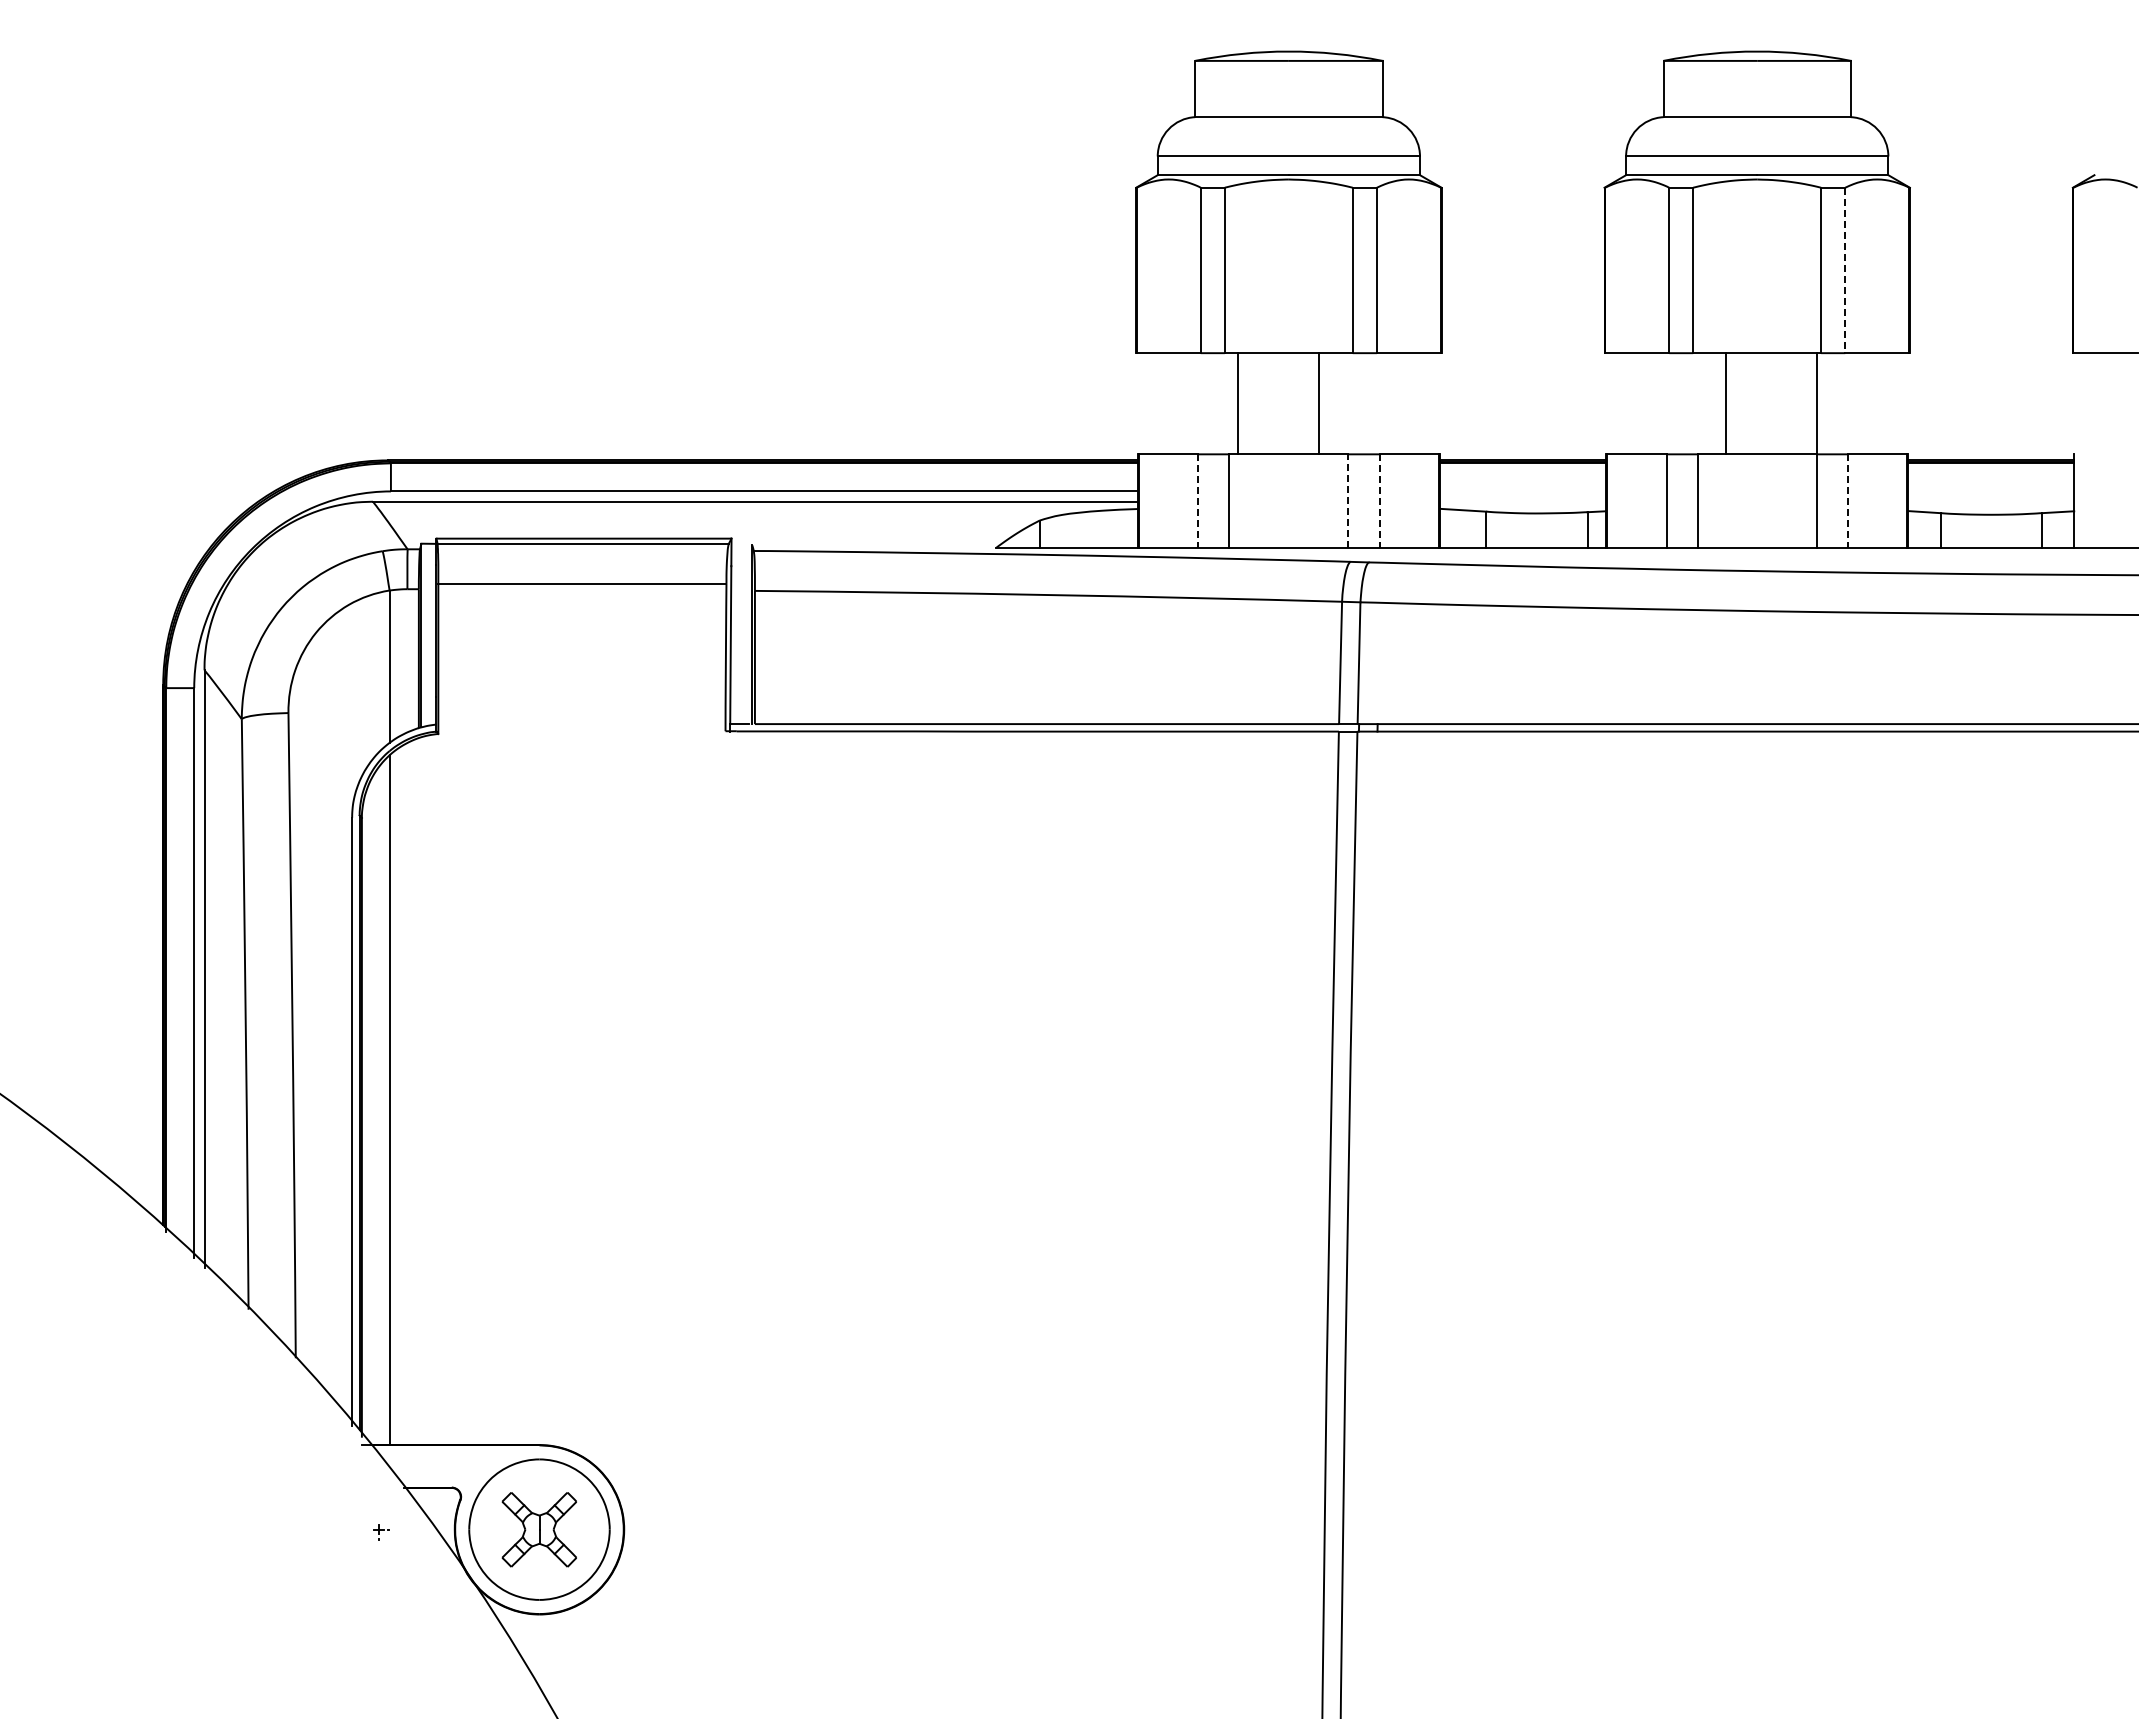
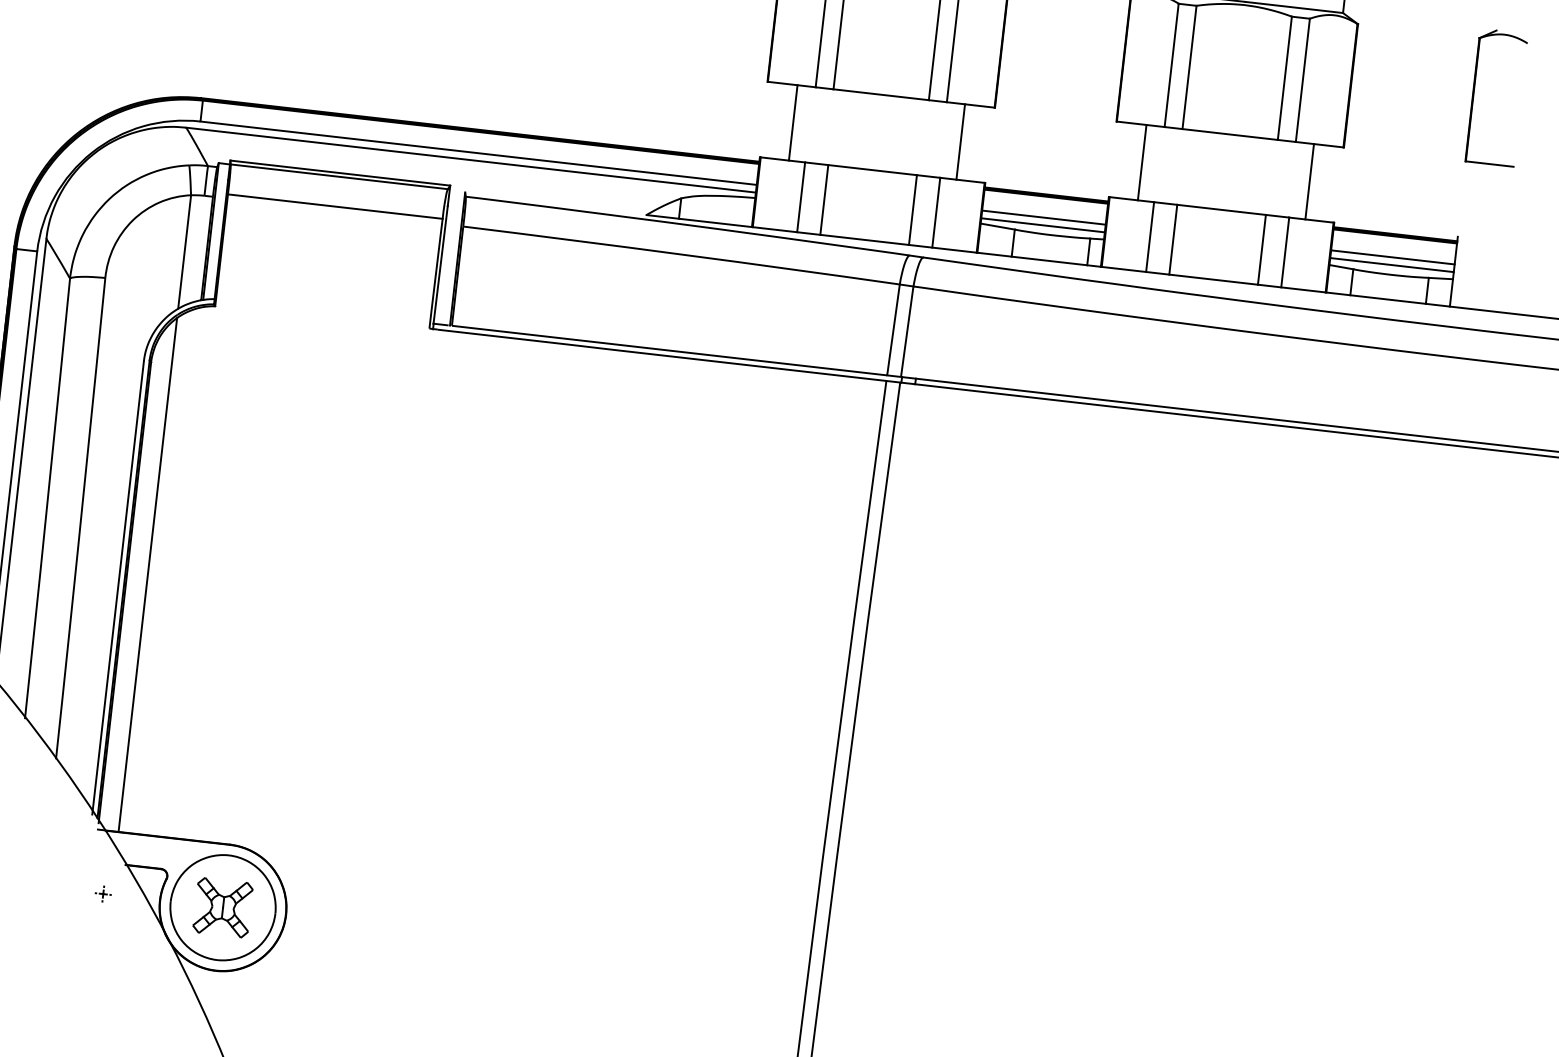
line: (1845, 270) -> (1303, 80), dashed -> solid
line: (1238, 403) -> (793, 122), moved
line: (1319, 403) -> (960, 141), moved
line: (1725, 403) -> (1141, 162), moved
line: (1816, 403) -> (1309, 181), moved
line: (1522, 491) -> (1043, 217), added
line: (1991, 491) -> (1393, 257), added
line: (1198, 501) -> (801, 197), dashed -> solid
line: (1348, 501) -> (913, 210), dashed -> solid
line: (1379, 501) -> (936, 212), dashed -> solid
line: (1522, 501) -> (1042, 225), added
line: (1847, 501) -> (1284, 252), dashed -> solid
line: (1991, 501) -> (1392, 264), added

